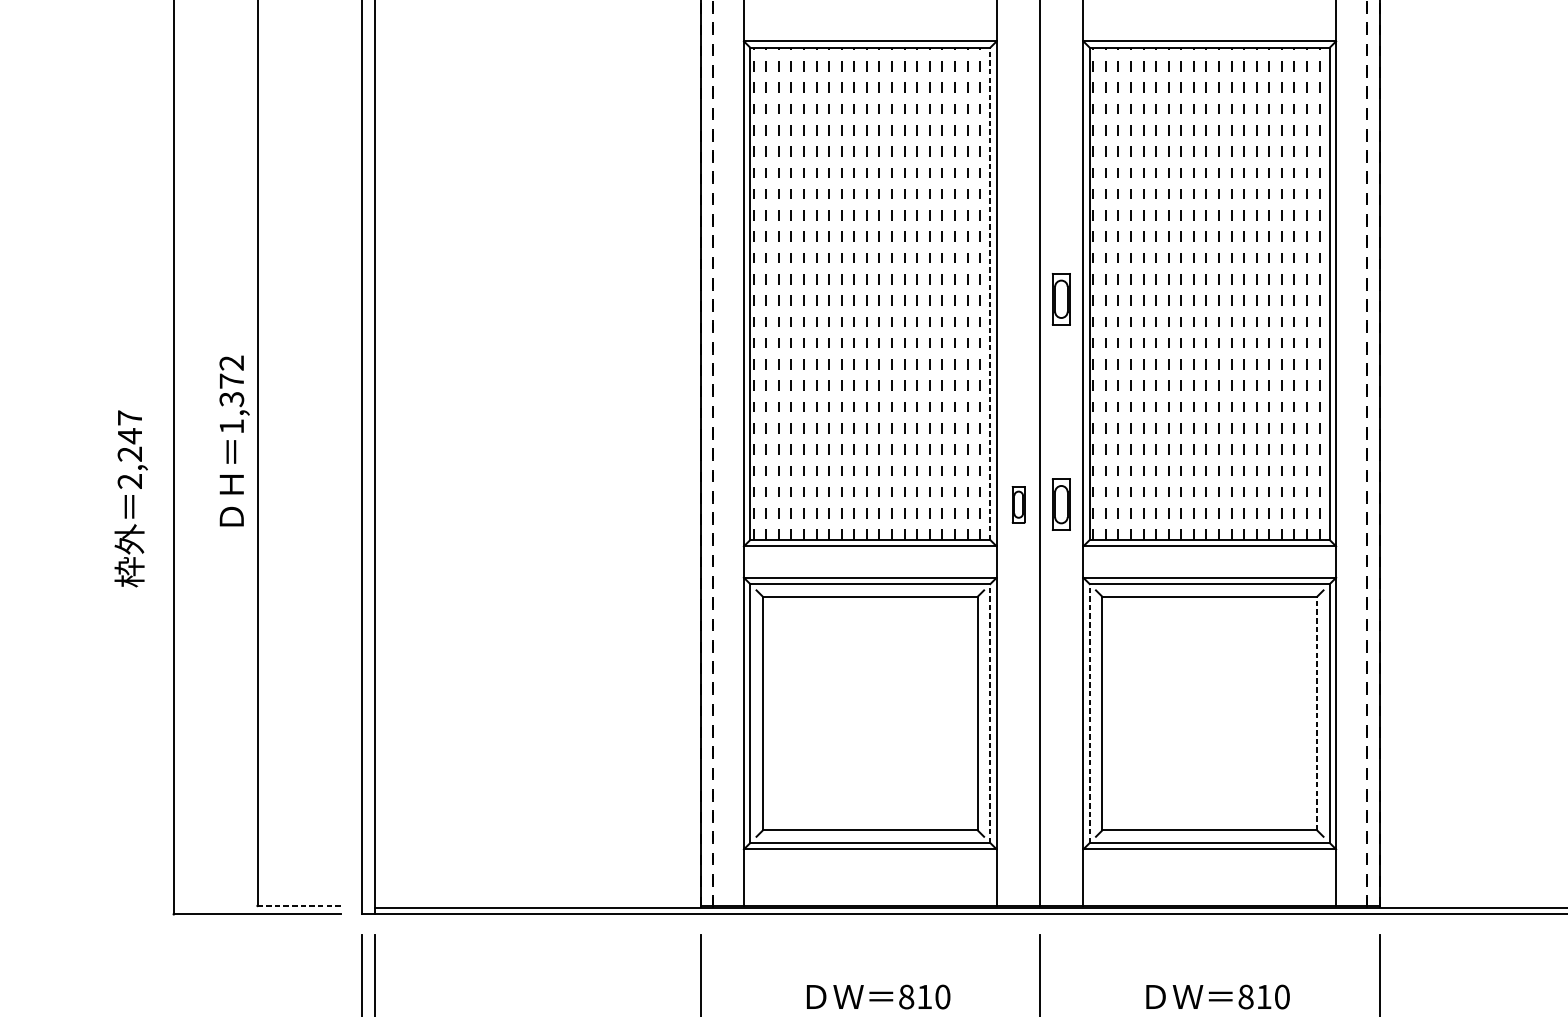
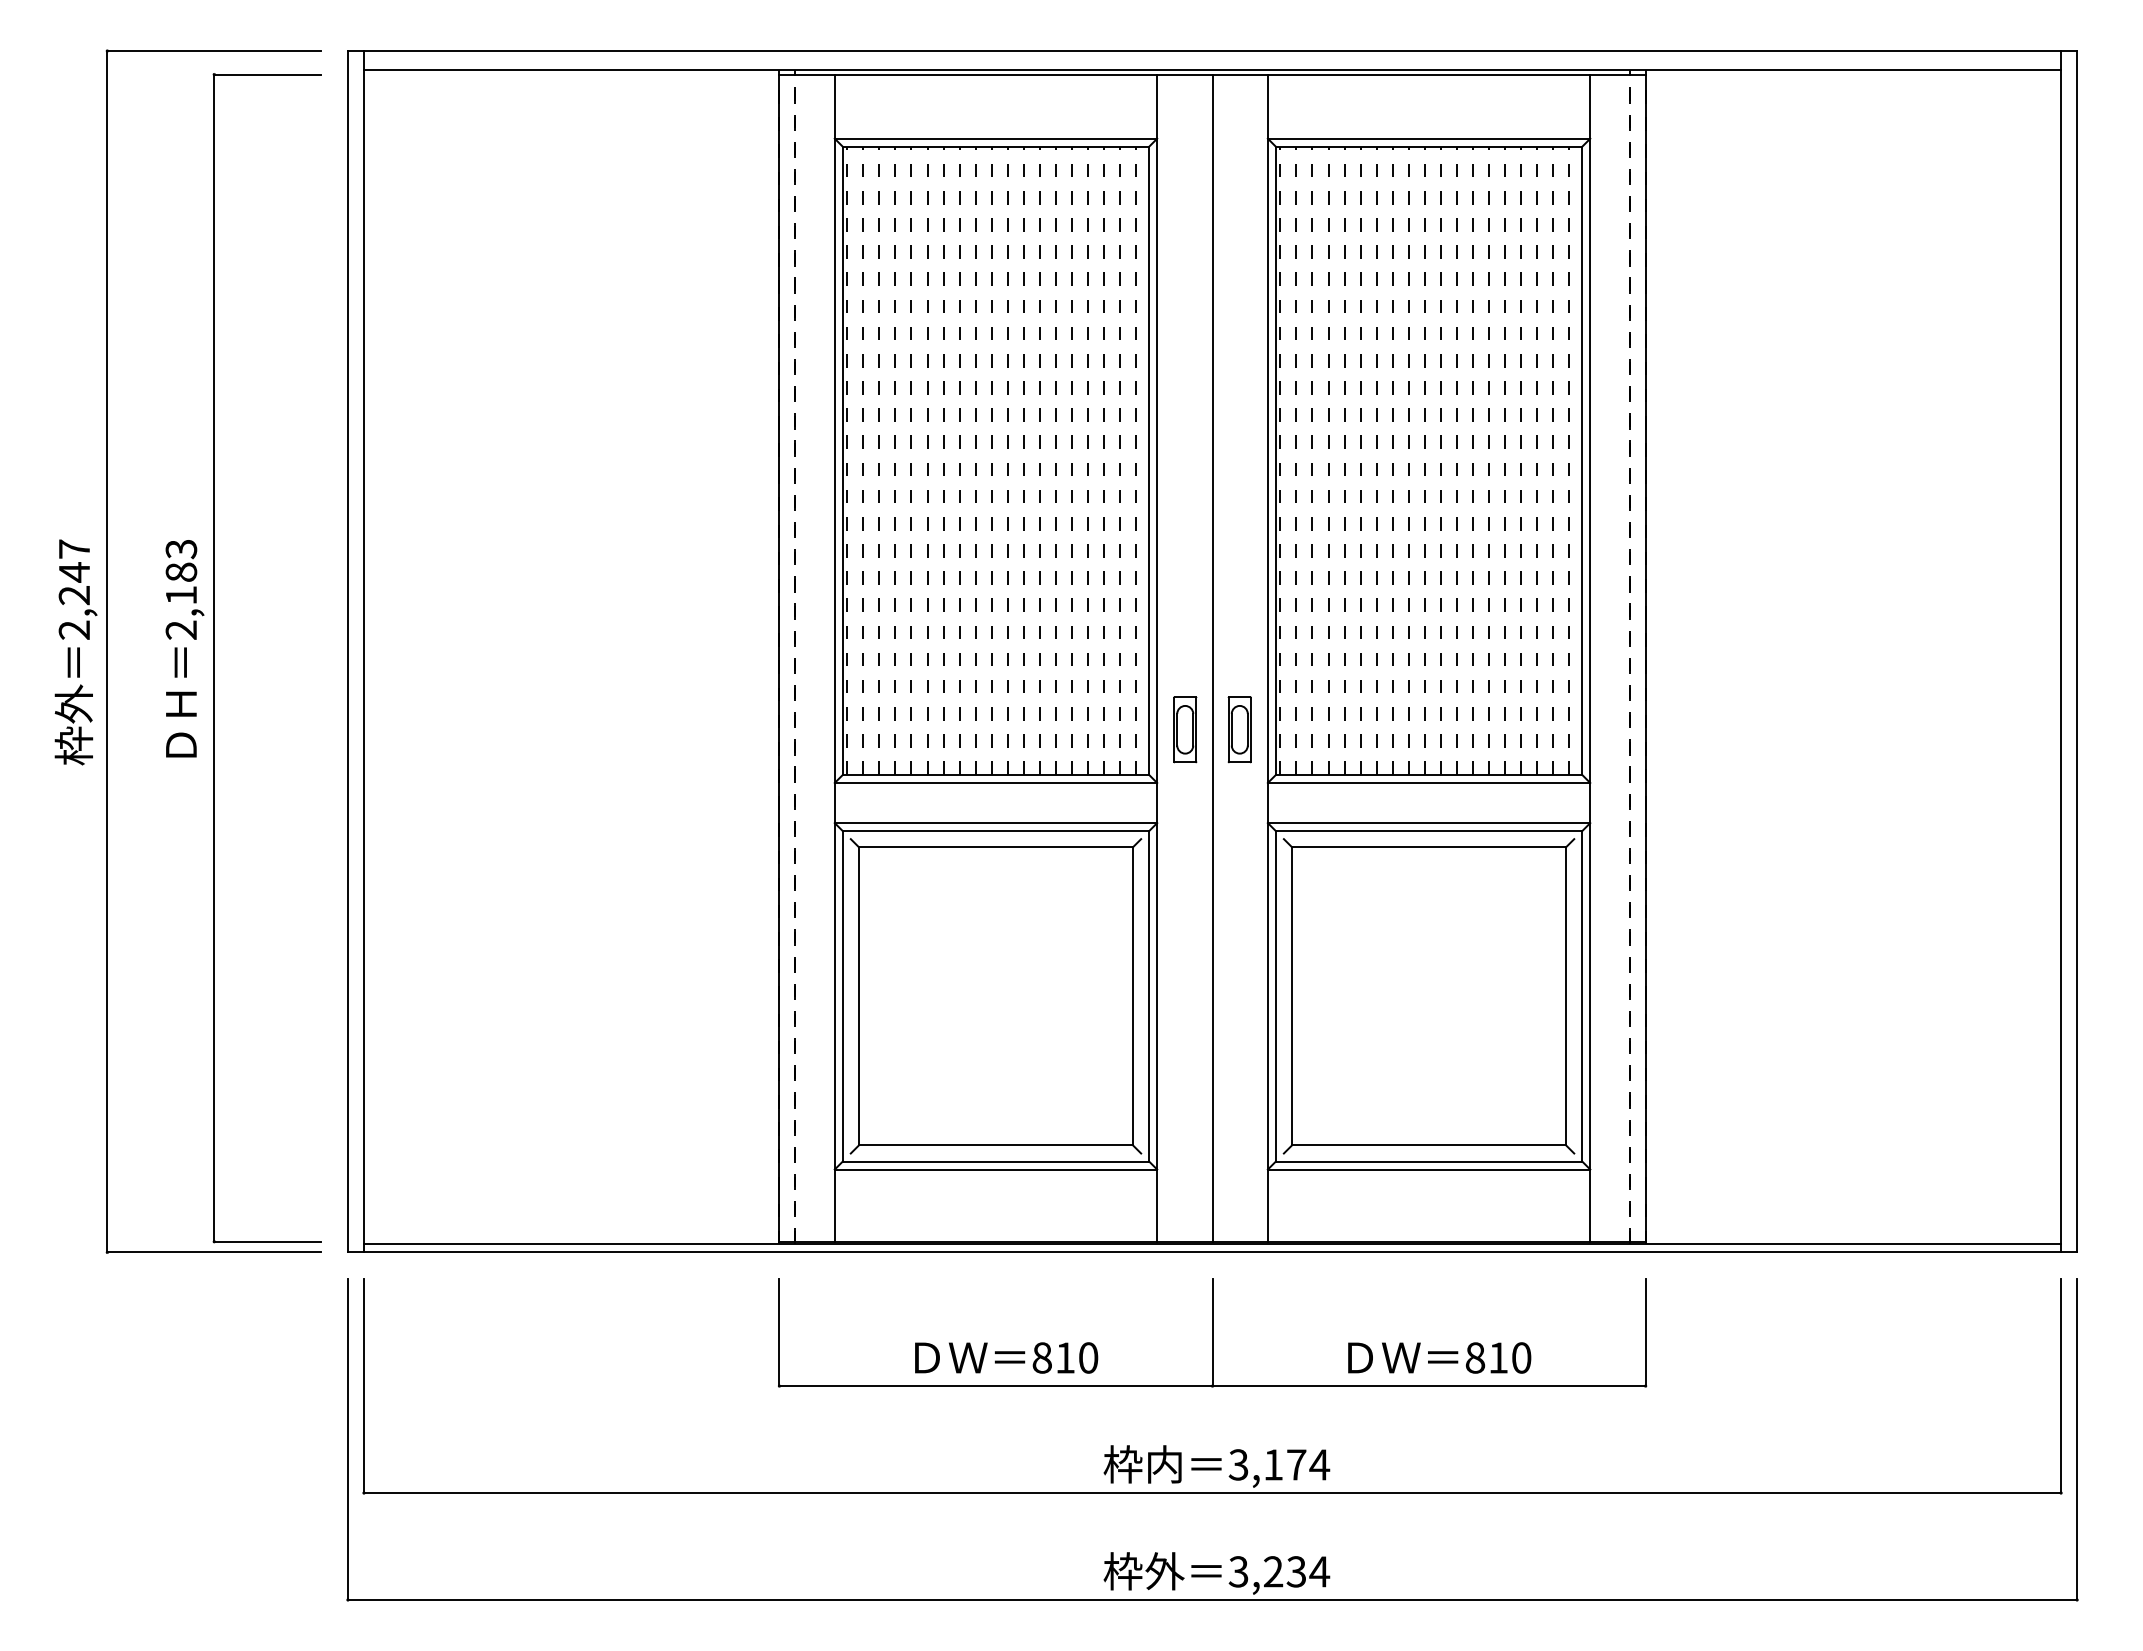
line: (990, 293) -> (1149, 460), dashed -> solid
part: (1061, 299) -> (1239, 467), removed
text: (231, 394) -> (181, 589), 1,372 -> 2,183
text: (130, 498) -> (75, 652), moved
part: (1018, 504) -> (1185, 729), size x1.43
line: (990, 712) -> (1149, 995), dashed -> solid
line: (1089, 712) -> (1275, 995), dashed -> solid
line: (1317, 712) -> (1566, 995), dashed -> solid
line: (300, 905) -> (268, 1241), dashed -> solid

